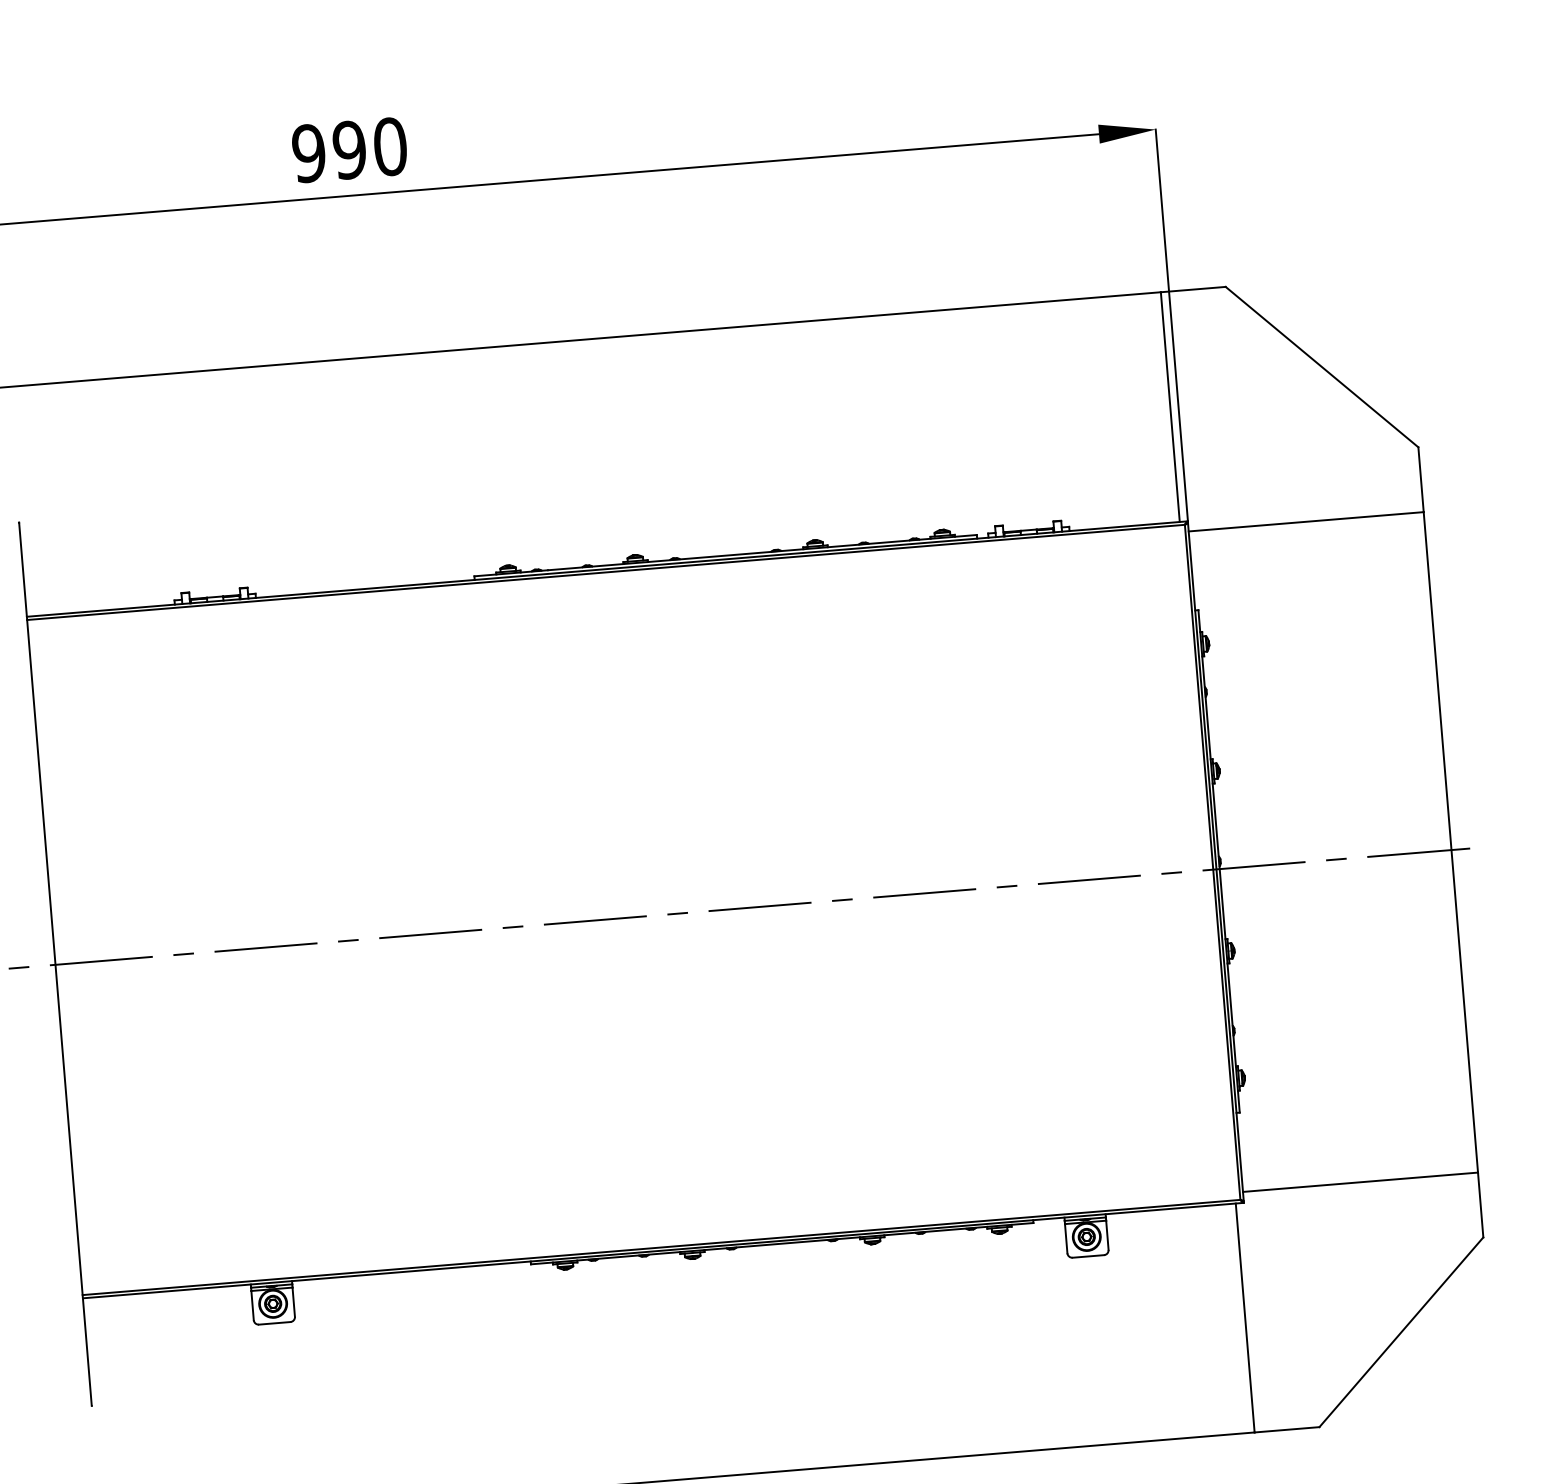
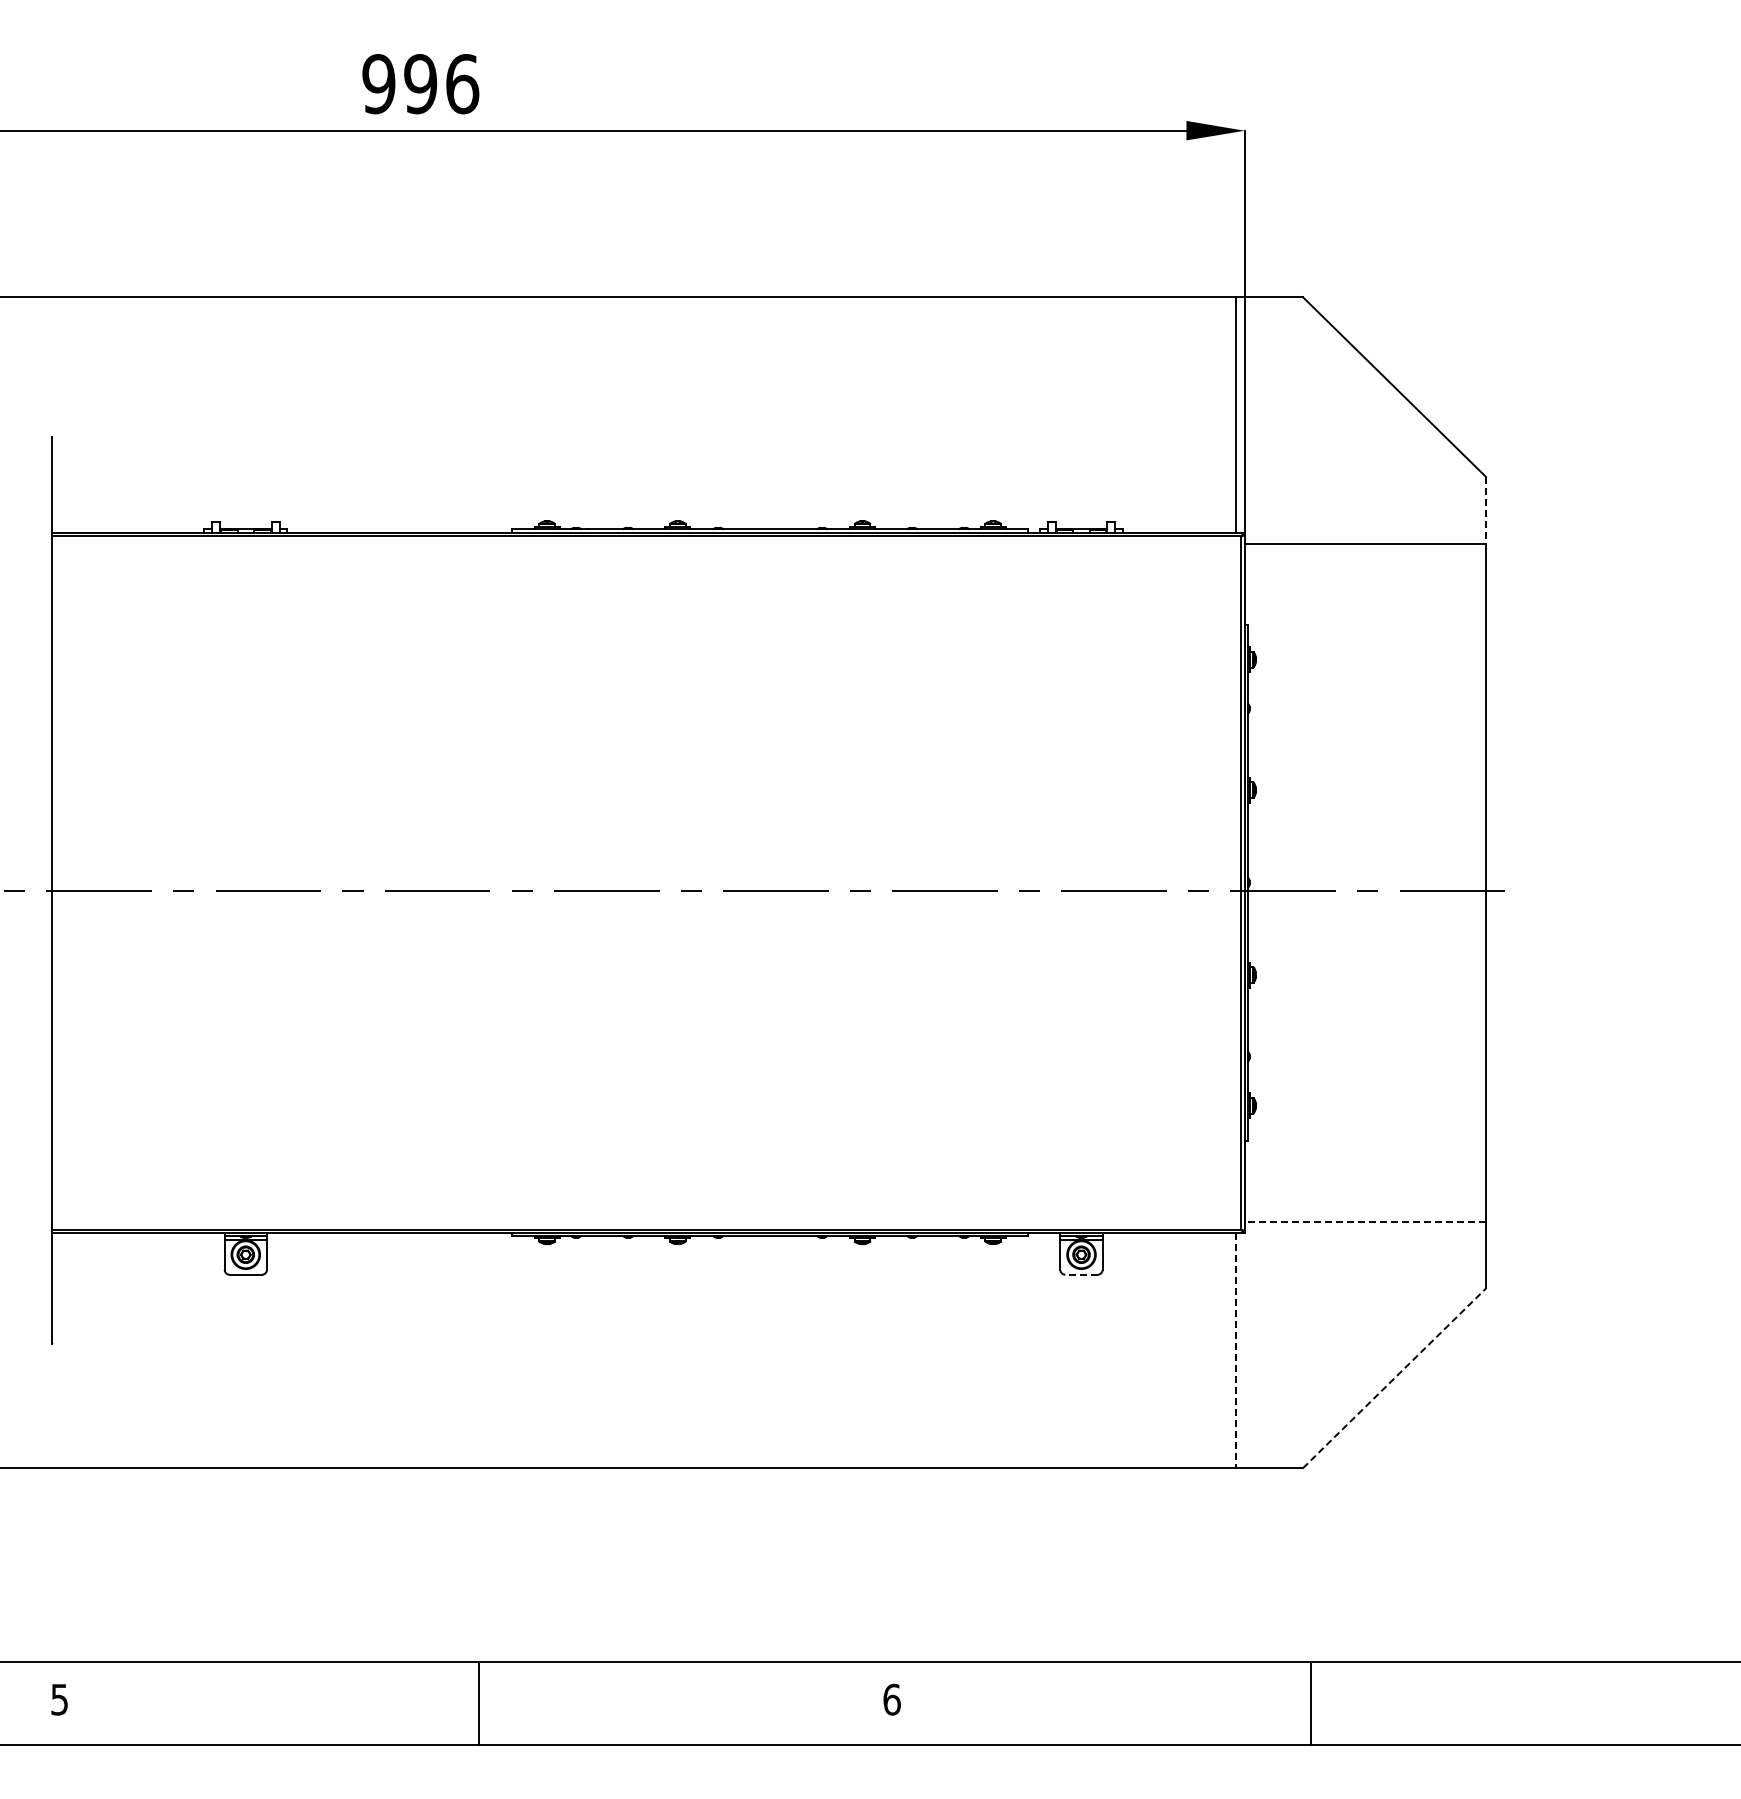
text: (390, 147) -> (462, 84), 990 -> 996
line: (1421, 479) -> (1486, 510), solid -> dashed
line: (1360, 1181) -> (1365, 1221), solid -> dashed
line: (1088, 1256) -> (1081, 1274), solid -> dashed
line: (1245, 1317) -> (1236, 1350), solid -> dashed
line: (1401, 1332) -> (1394, 1378), solid -> dashed

